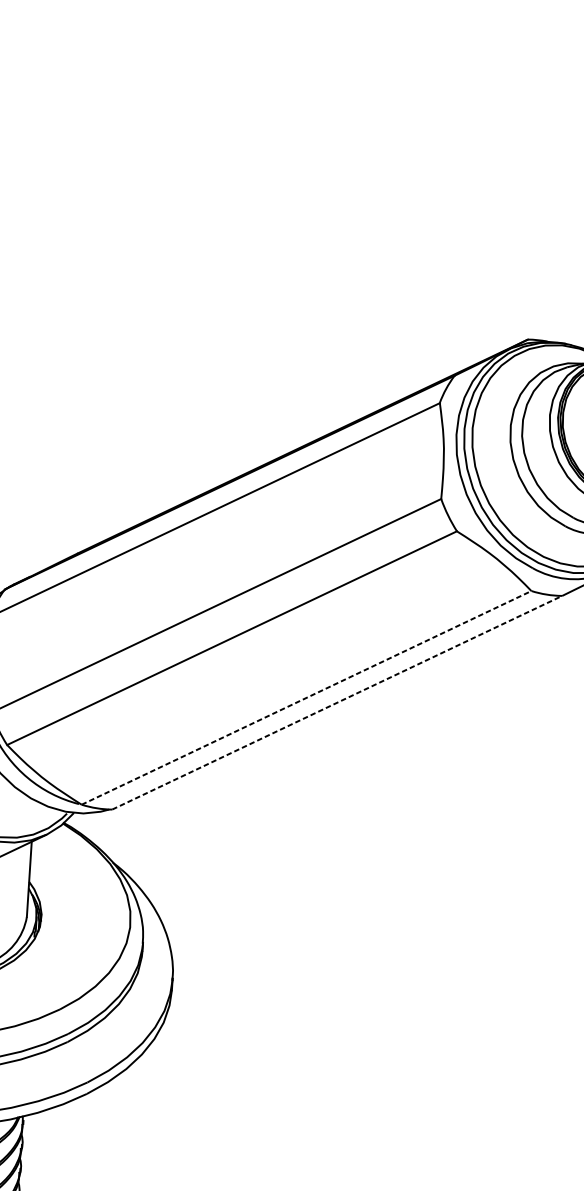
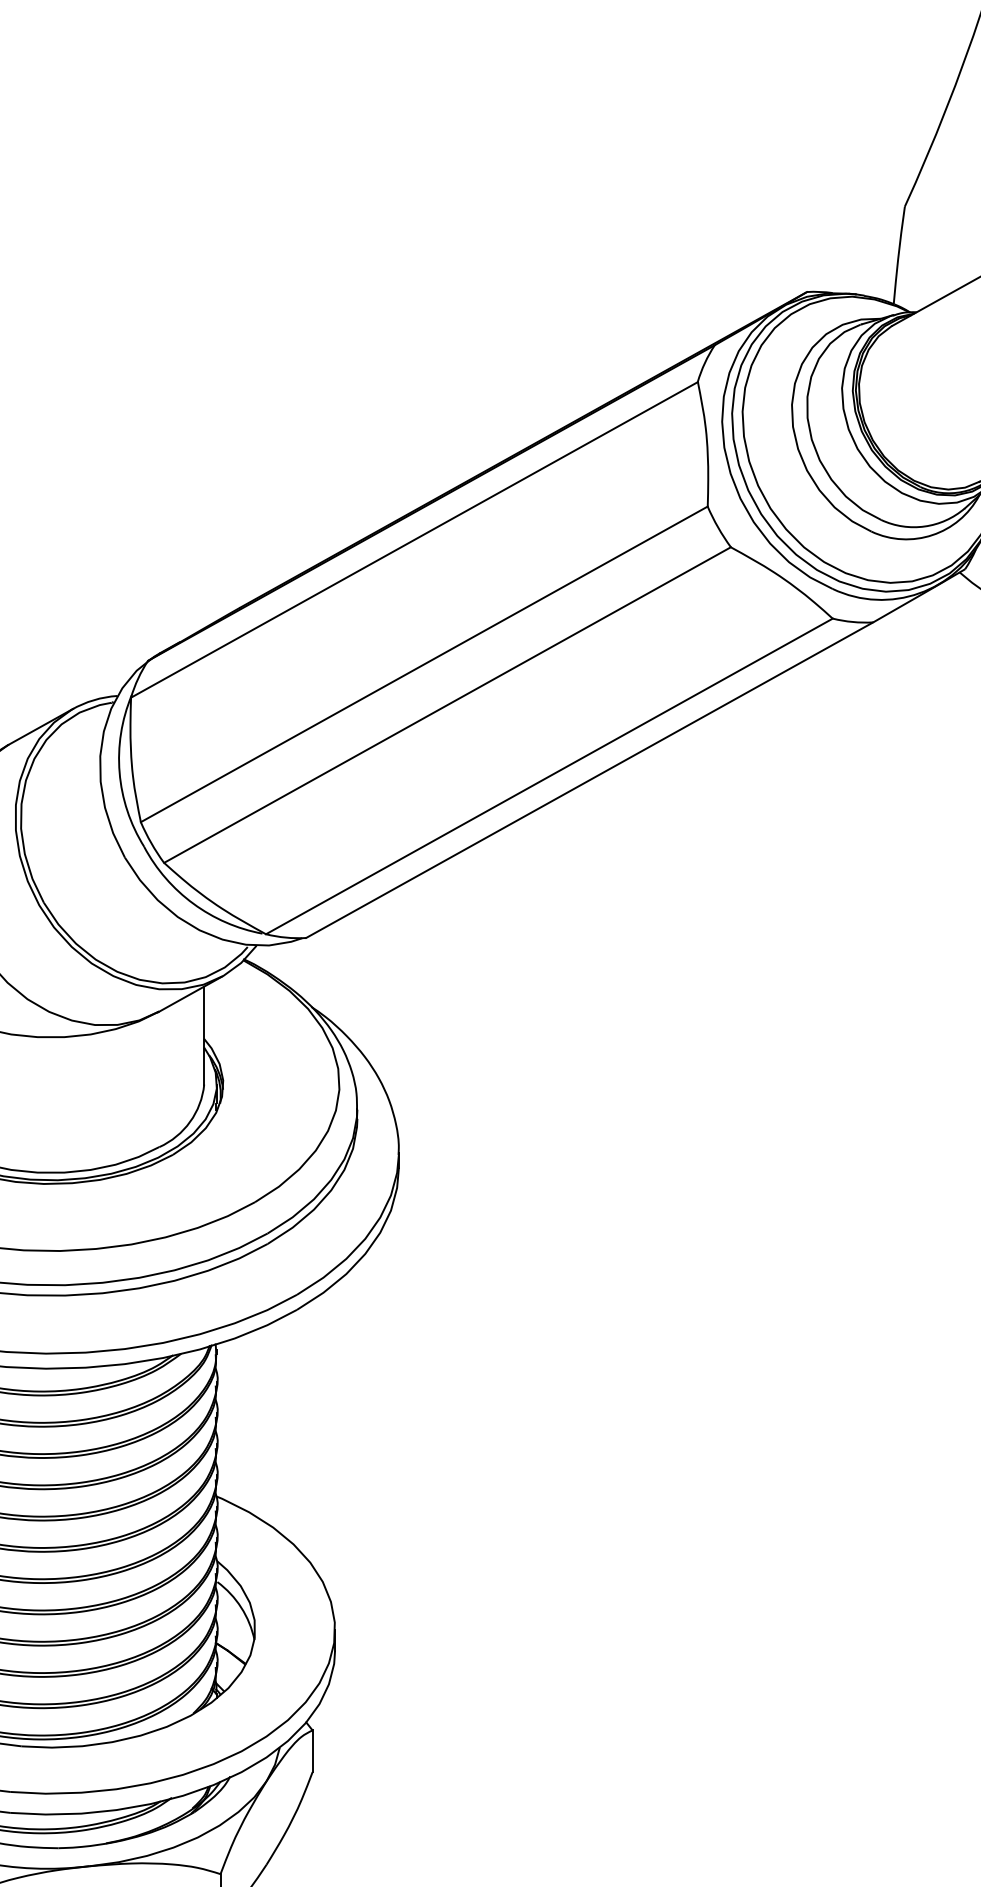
line: (306, 697) -> (549, 776), dashed -> solid
line: (337, 702) -> (590, 779), dashed -> solid

